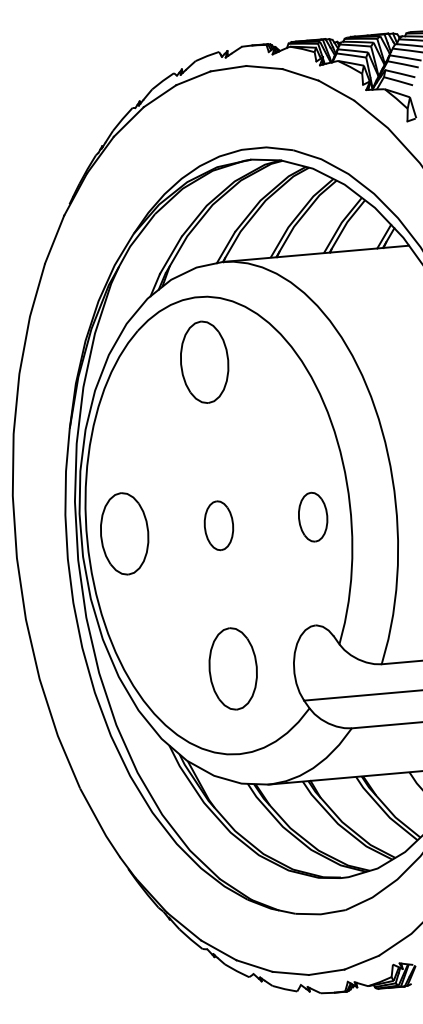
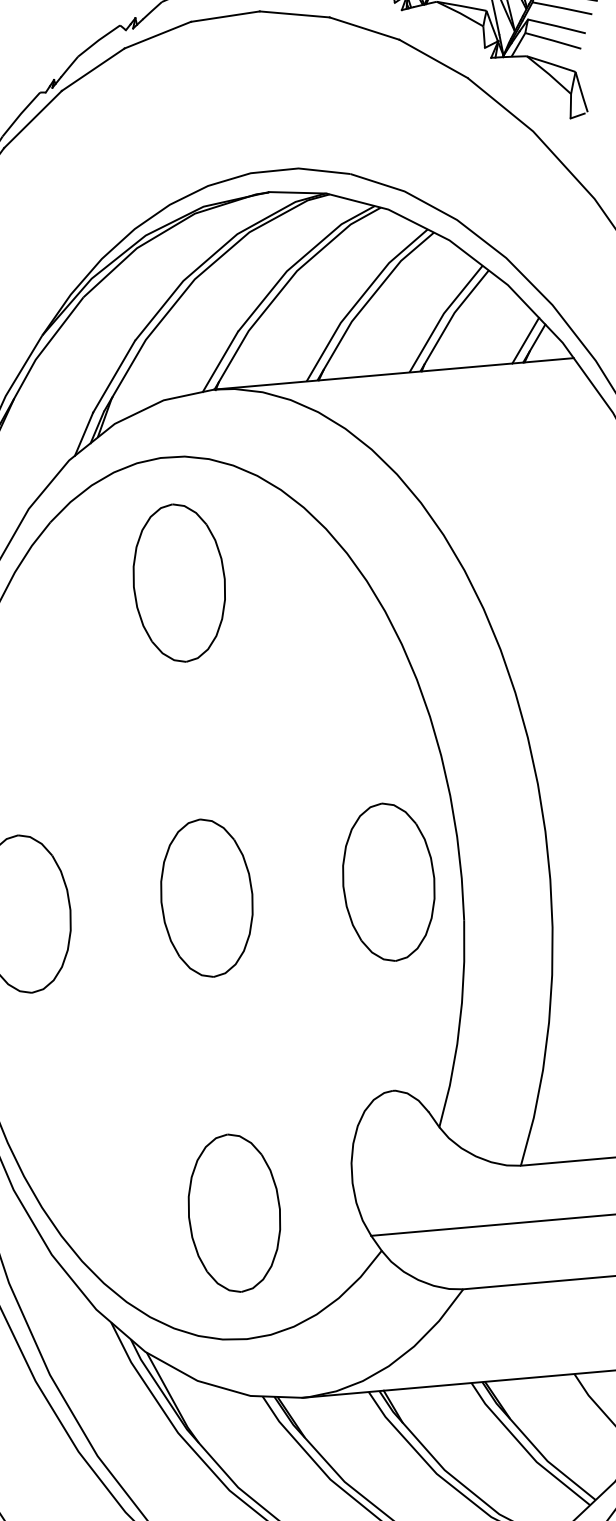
part: (312, 516) -> (387, 880), size x1.67
part: (218, 525) -> (206, 897), size x1.67
part: (232, 668) -> (233, 1212), moved

